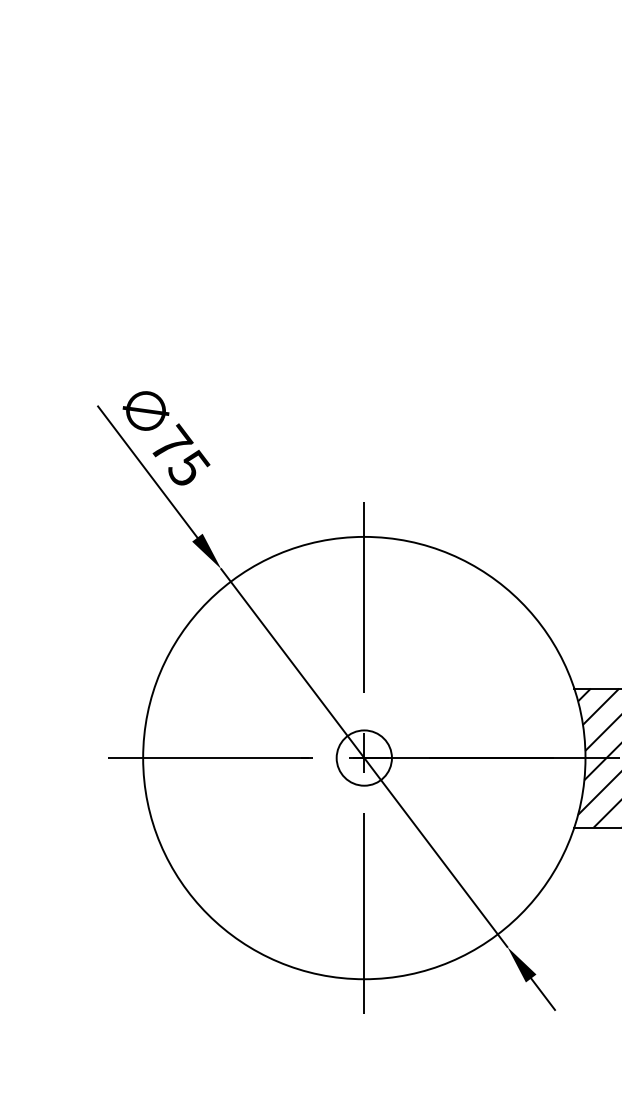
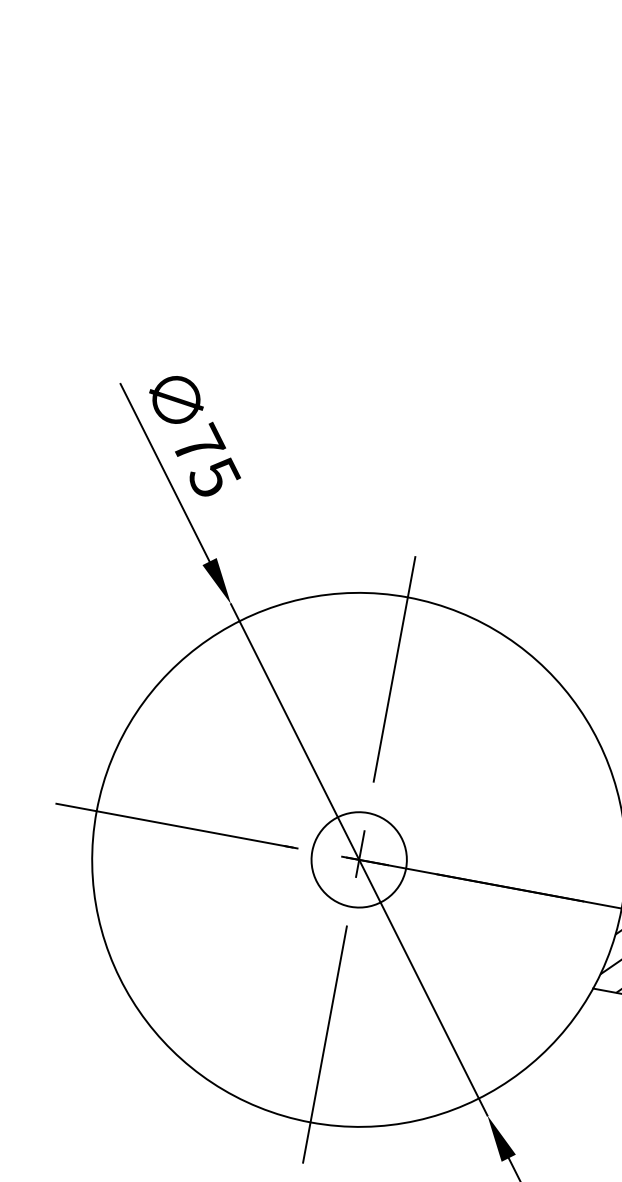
circle: (363, 757) -> (358, 859), size x1.43

